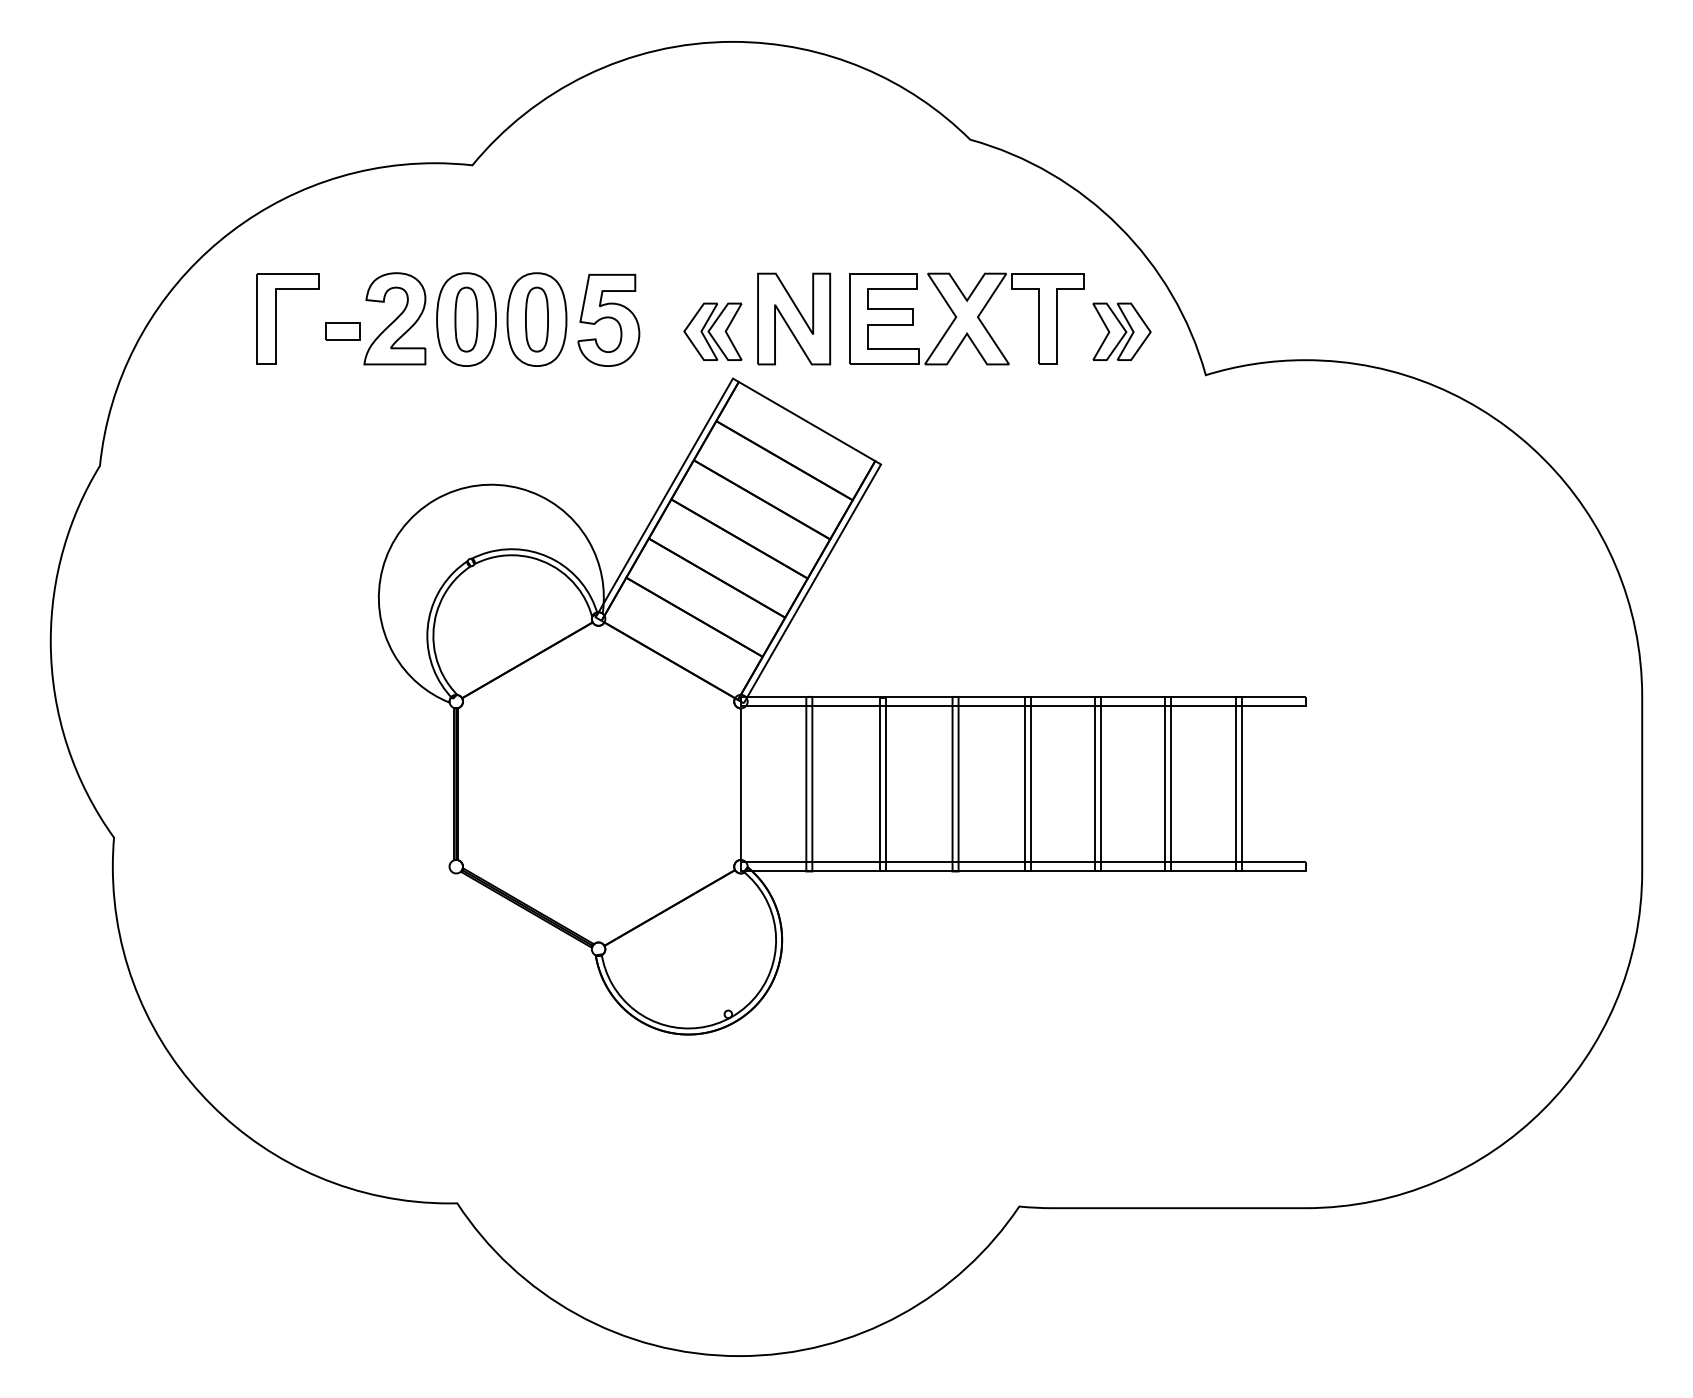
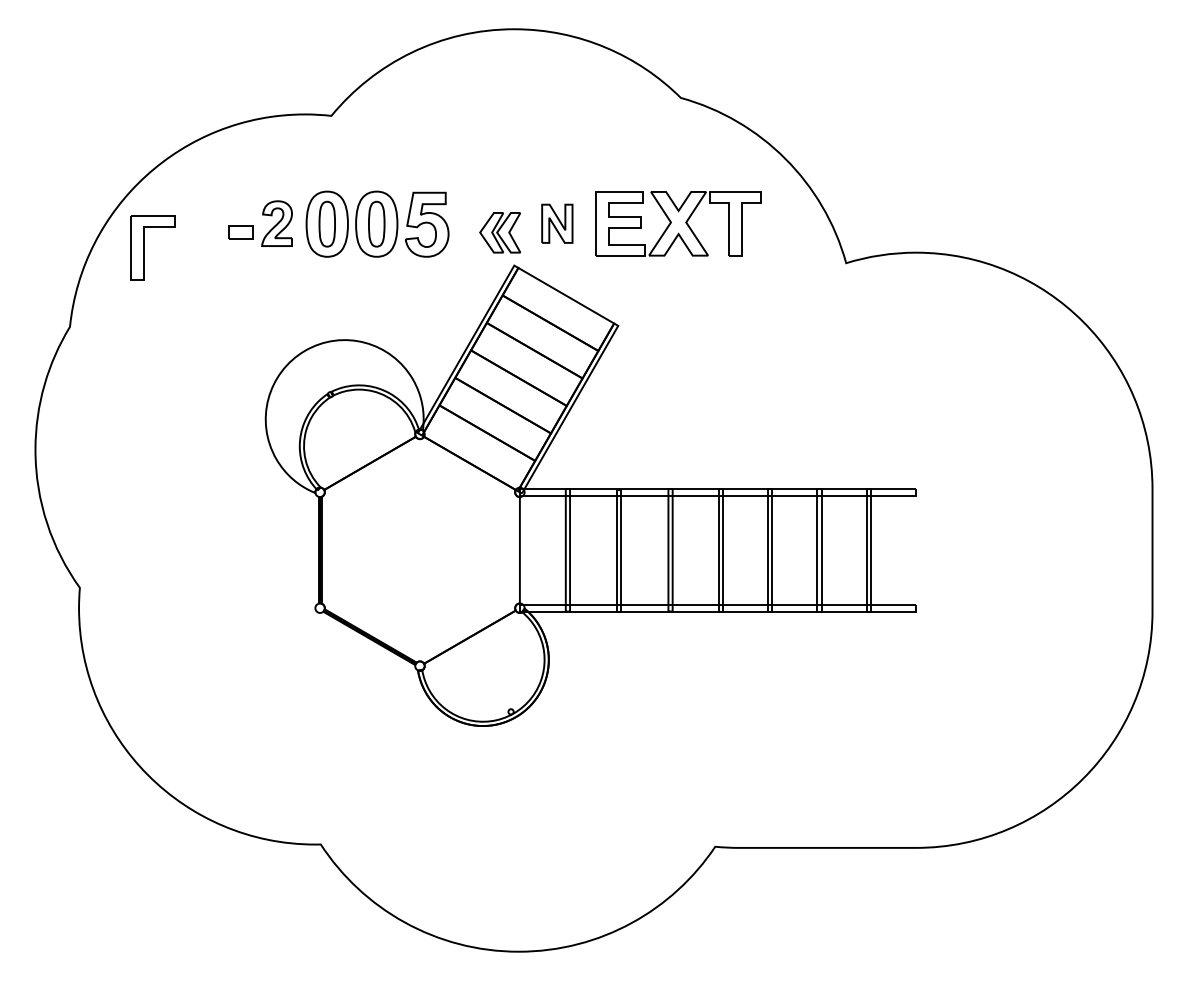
part: (276, 318) -> (144, 247), moved
part: (394, 318) -> (276, 223), size x0.7
part: (794, 318) -> (557, 223), size x0.6
part: (1121, 331) -> (787, 232), removed

